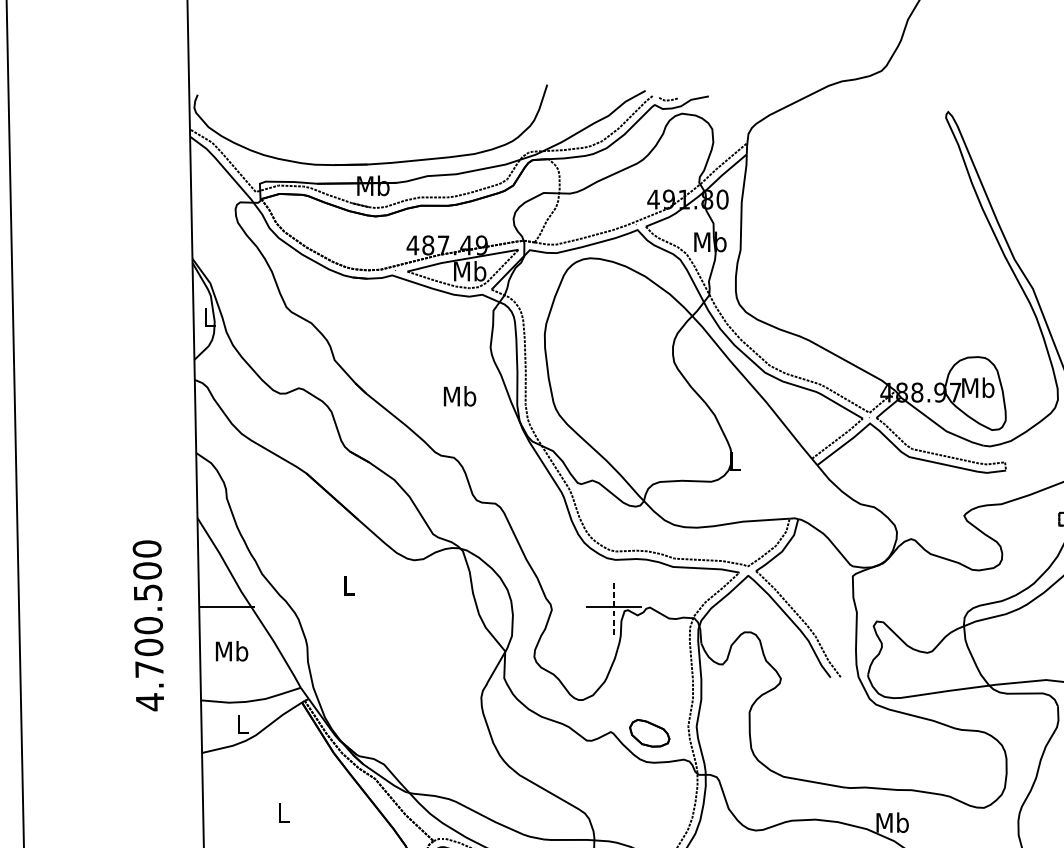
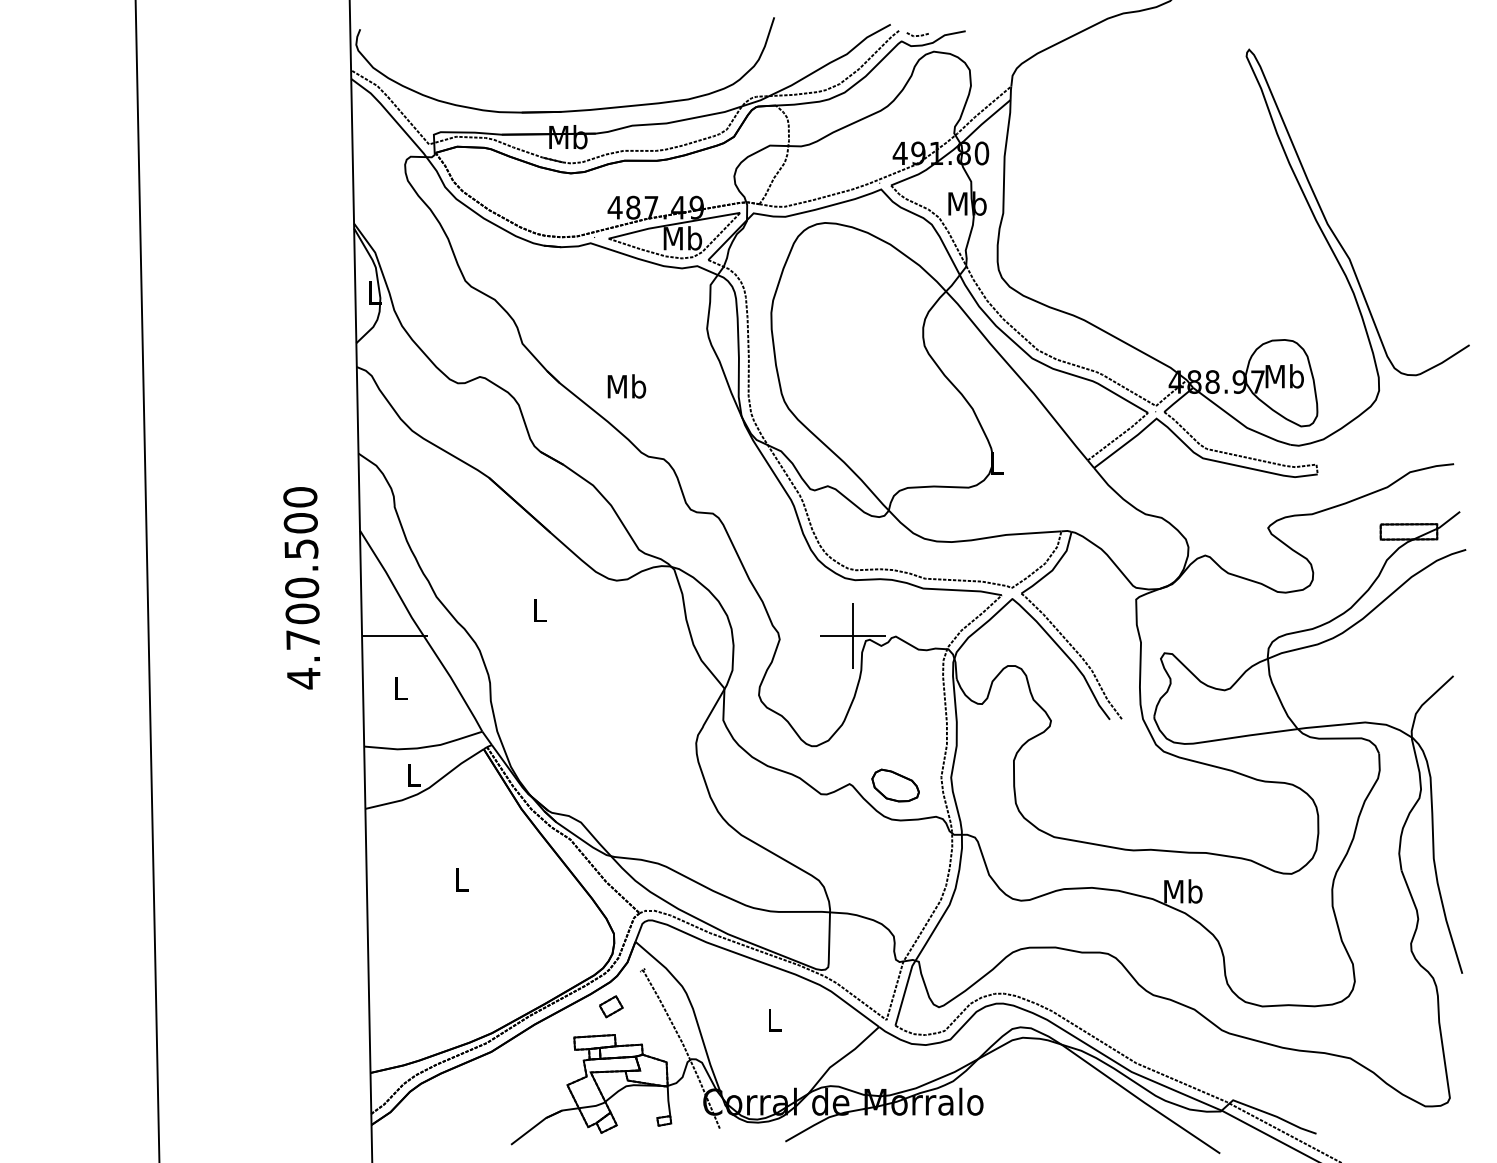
text: (459, 396) -> (626, 386), moved
line: (614, 606) -> (853, 635), dashed -> solid
text: (148, 626) -> (301, 588), moved
text: (231, 651) -> (400, 688), Mb -> L

